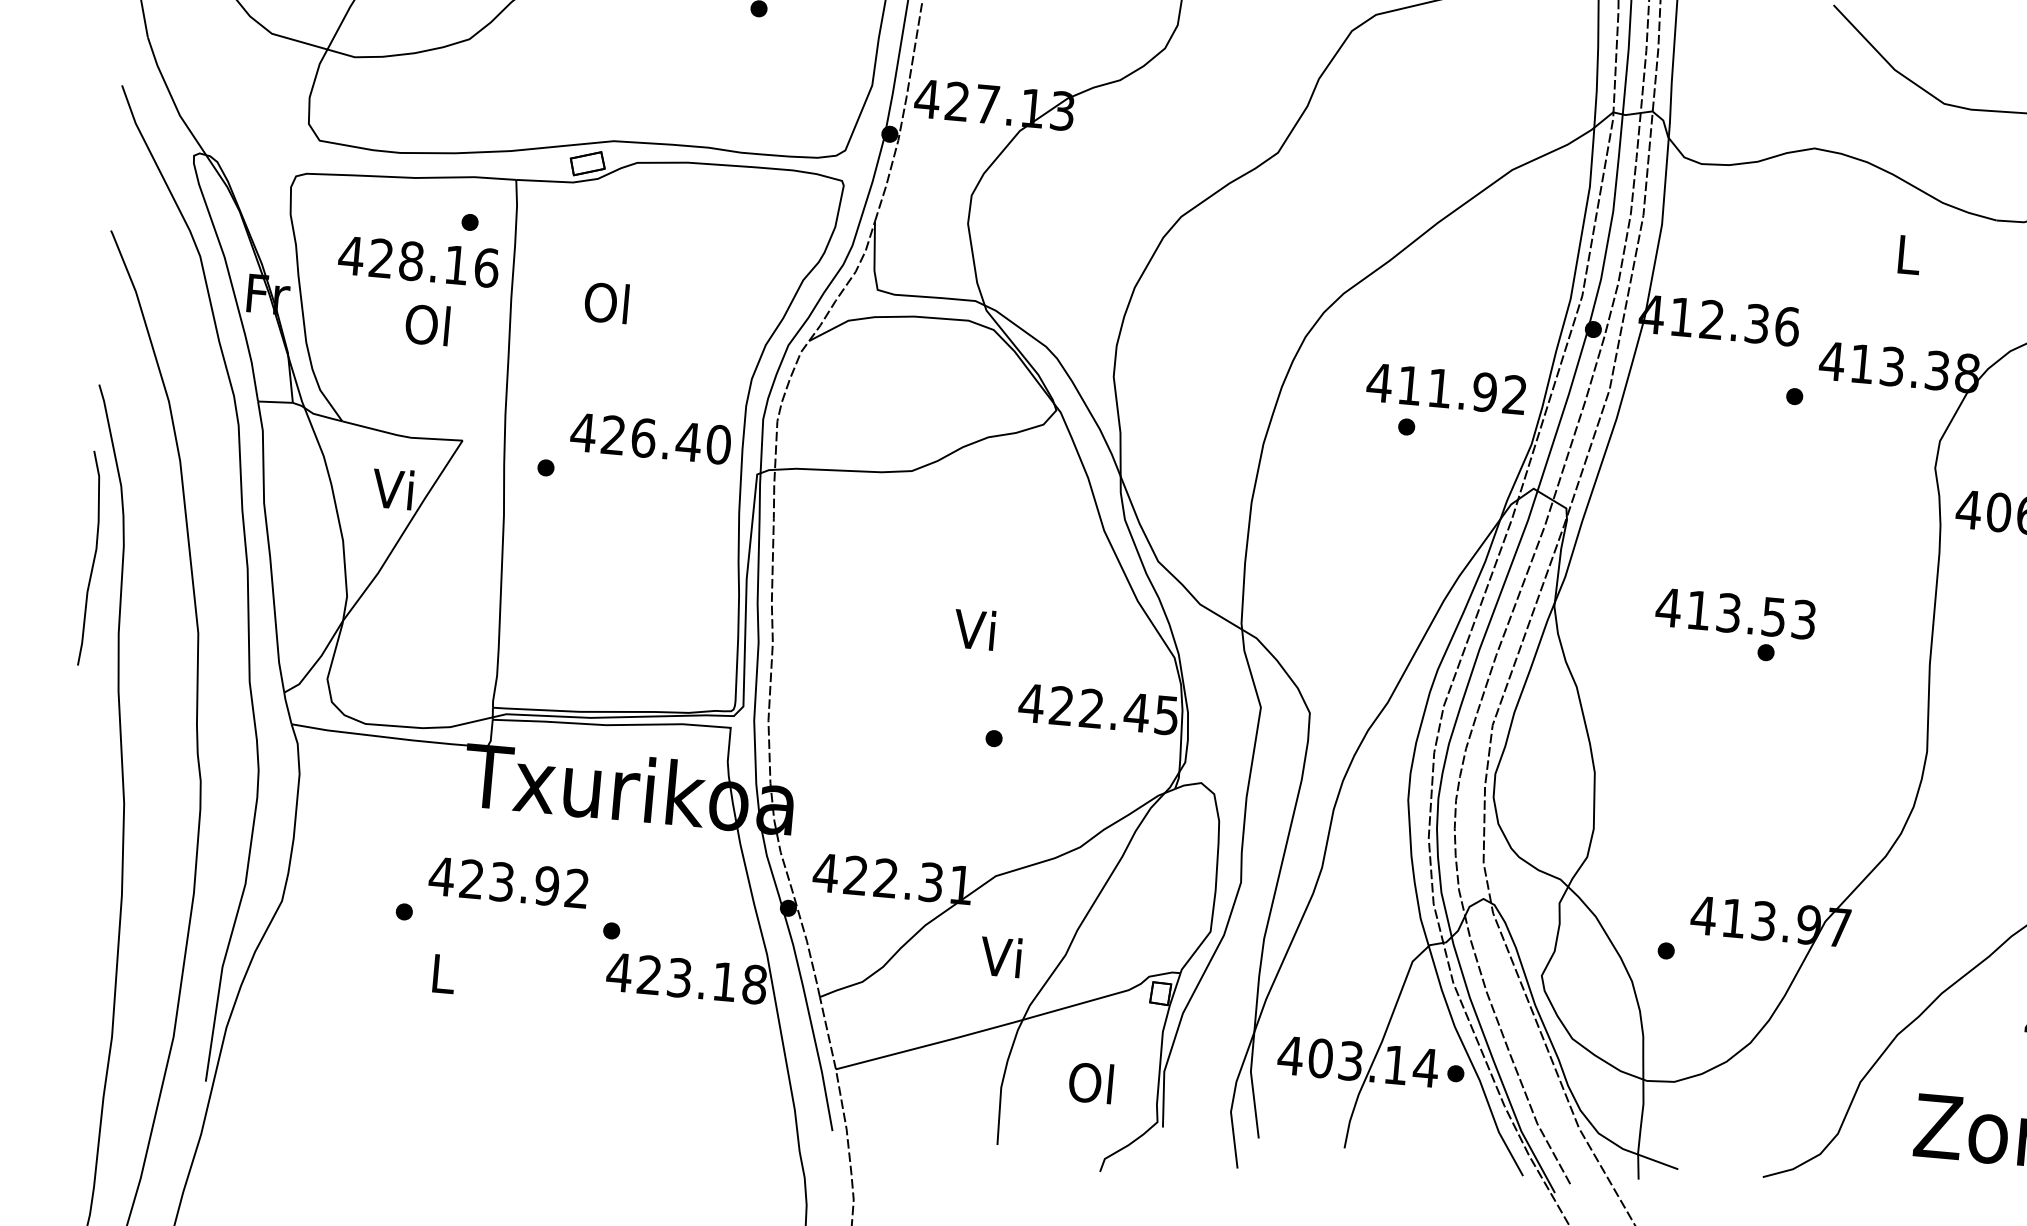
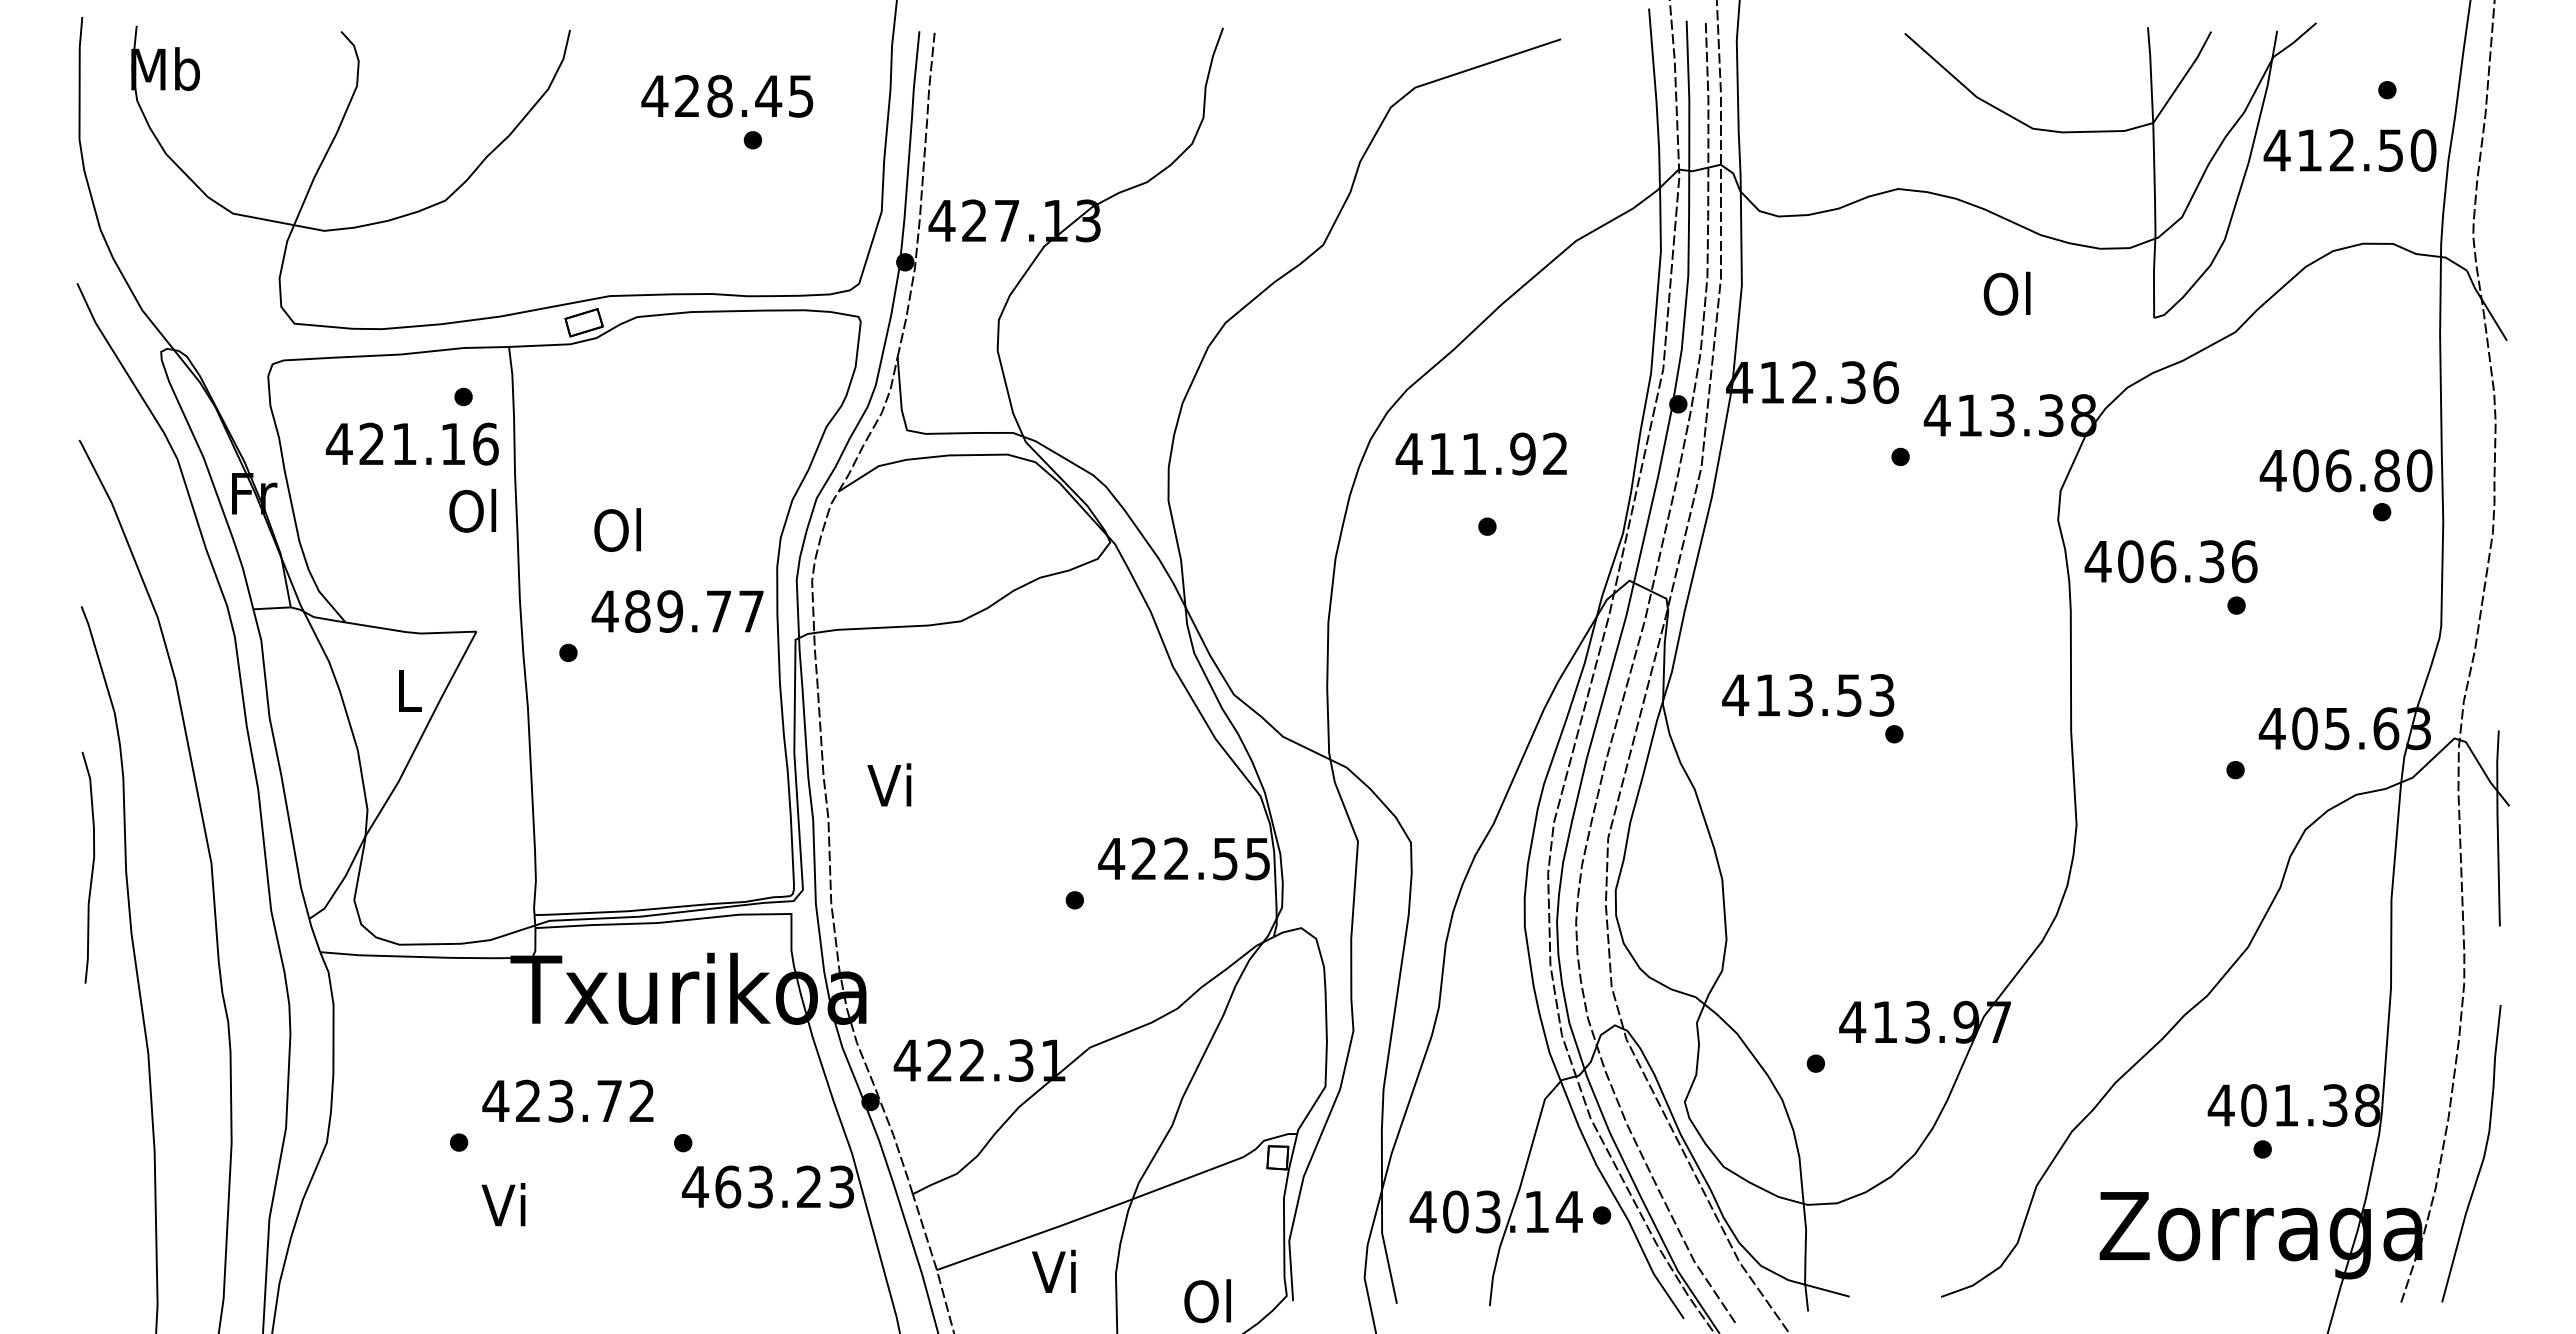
text: (1906, 254) -> (2006, 293), L -> Ol
text: (411, 260) -> (404, 443), 428.16 -> 421.16
text: (606, 302) -> (617, 529), moved
text: (427, 324) -> (472, 510), moved
text: (1445, 388) -> (1480, 453), moved
text: (666, 439) -> (694, 611), 426.40 -> 489.77
text: (392, 488) -> (405, 689), Vi -> L
curve: (92, 560) -> (91, 869), moved
text: (1736, 613) -> (1808, 695), moved
text: (974, 628) -> (889, 784), moved
text: (1135, 713) -> (1224, 859), 422.45 -> 422.55
text: (547, 885) -> (609, 1100), 423.92 -> 423.72
text: (1000, 955) -> (1053, 1270), moved
text: (440, 972) -> (503, 1204), L -> Vi
text: (701, 979) -> (784, 1186), 423.18 -> 463.23
text: (1090, 1083) -> (1207, 1301), moved

